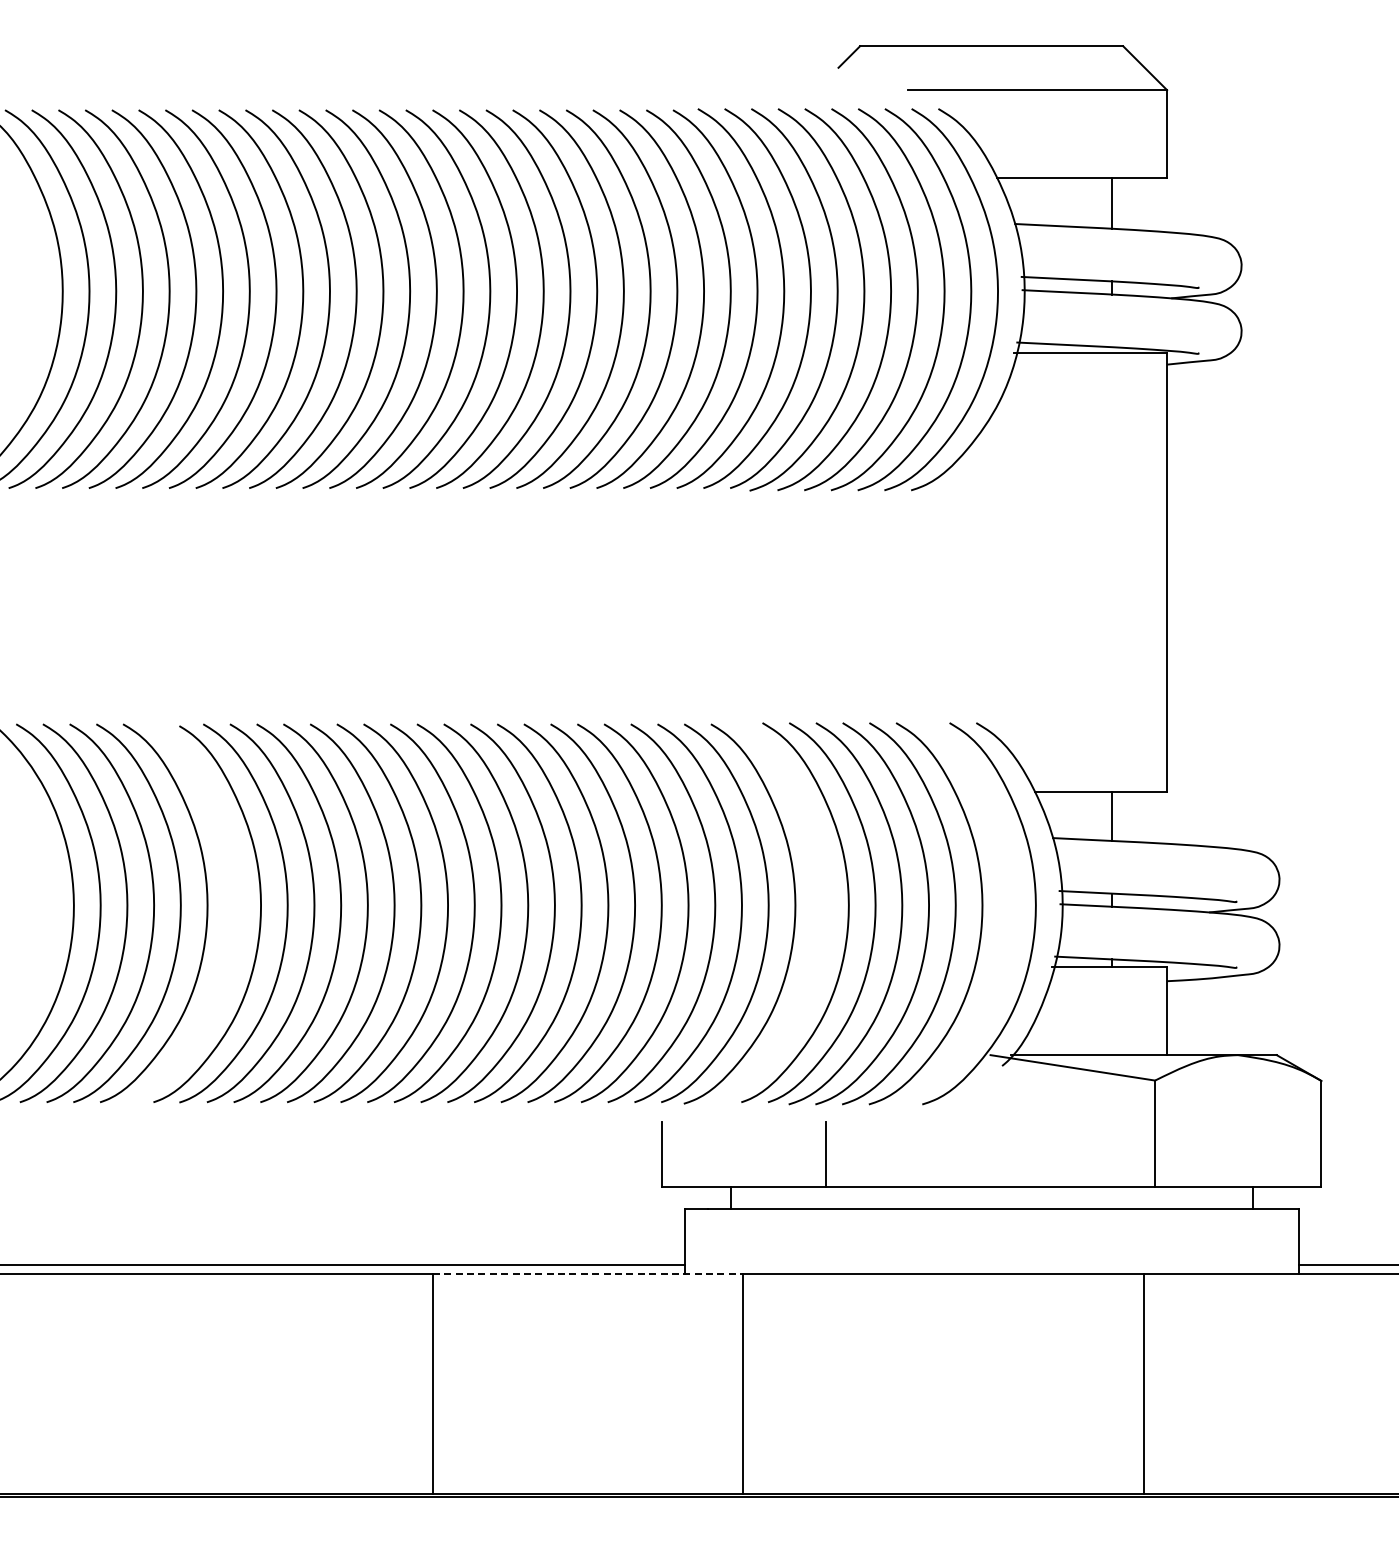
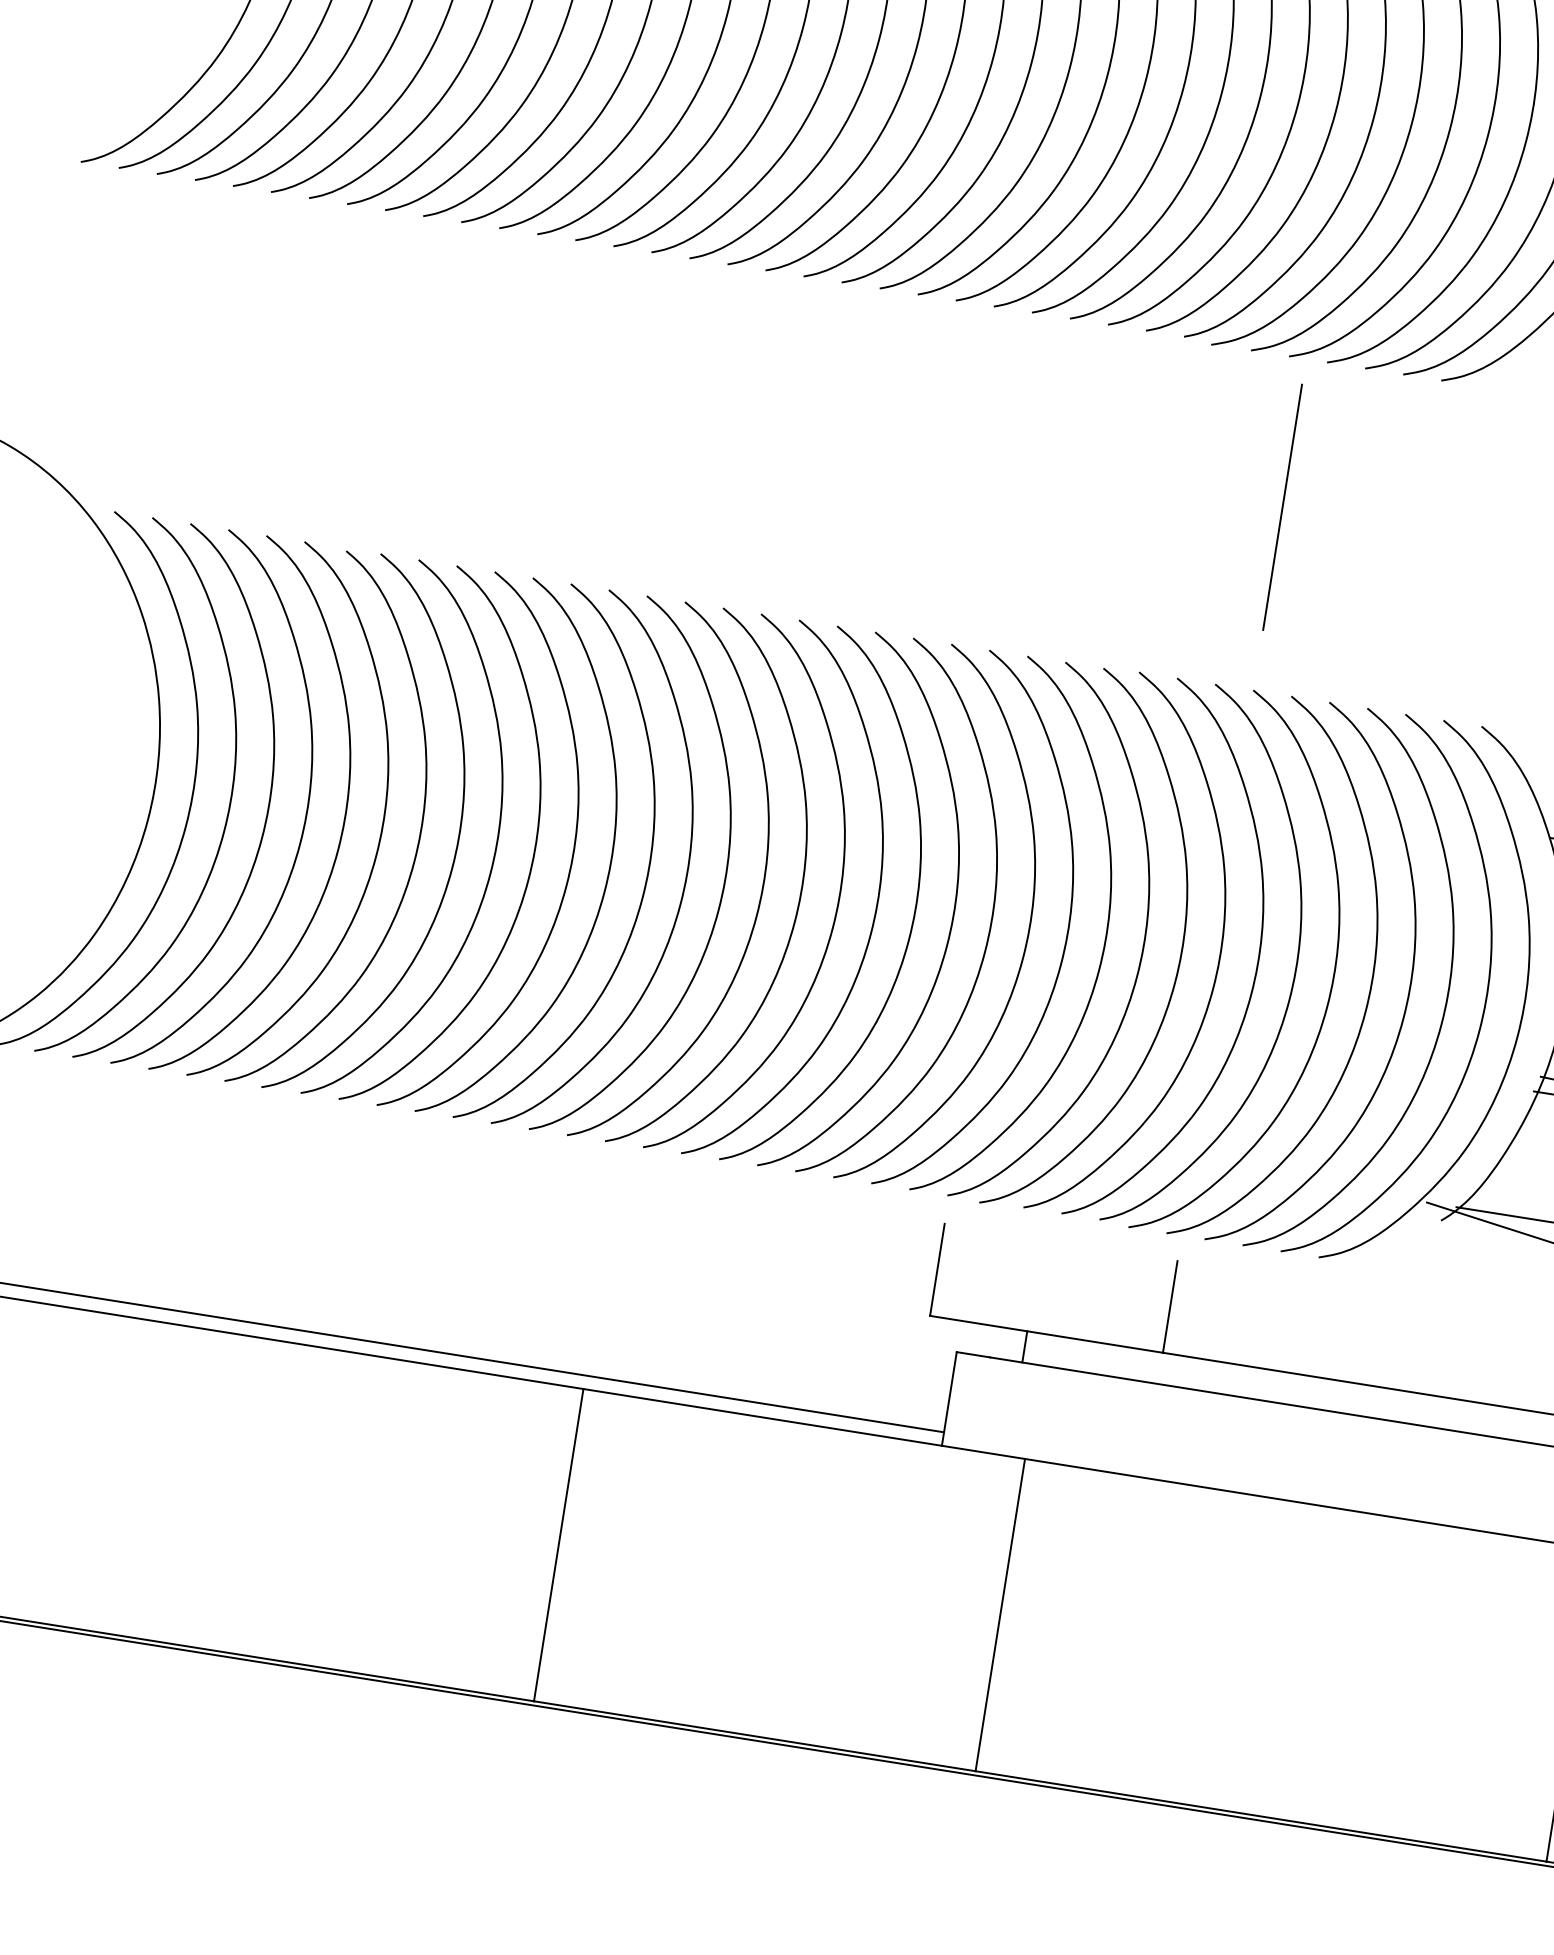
line: (816, 594) -> (1283, 507), added
curve: (820, 918) -> (1215, 969), added
curve: (1007, 919) -> (1481, 1013), added
curve: (232, 921) -> (377, 841), added
line: (588, 1274) -> (805, 1424), dashed -> solid

